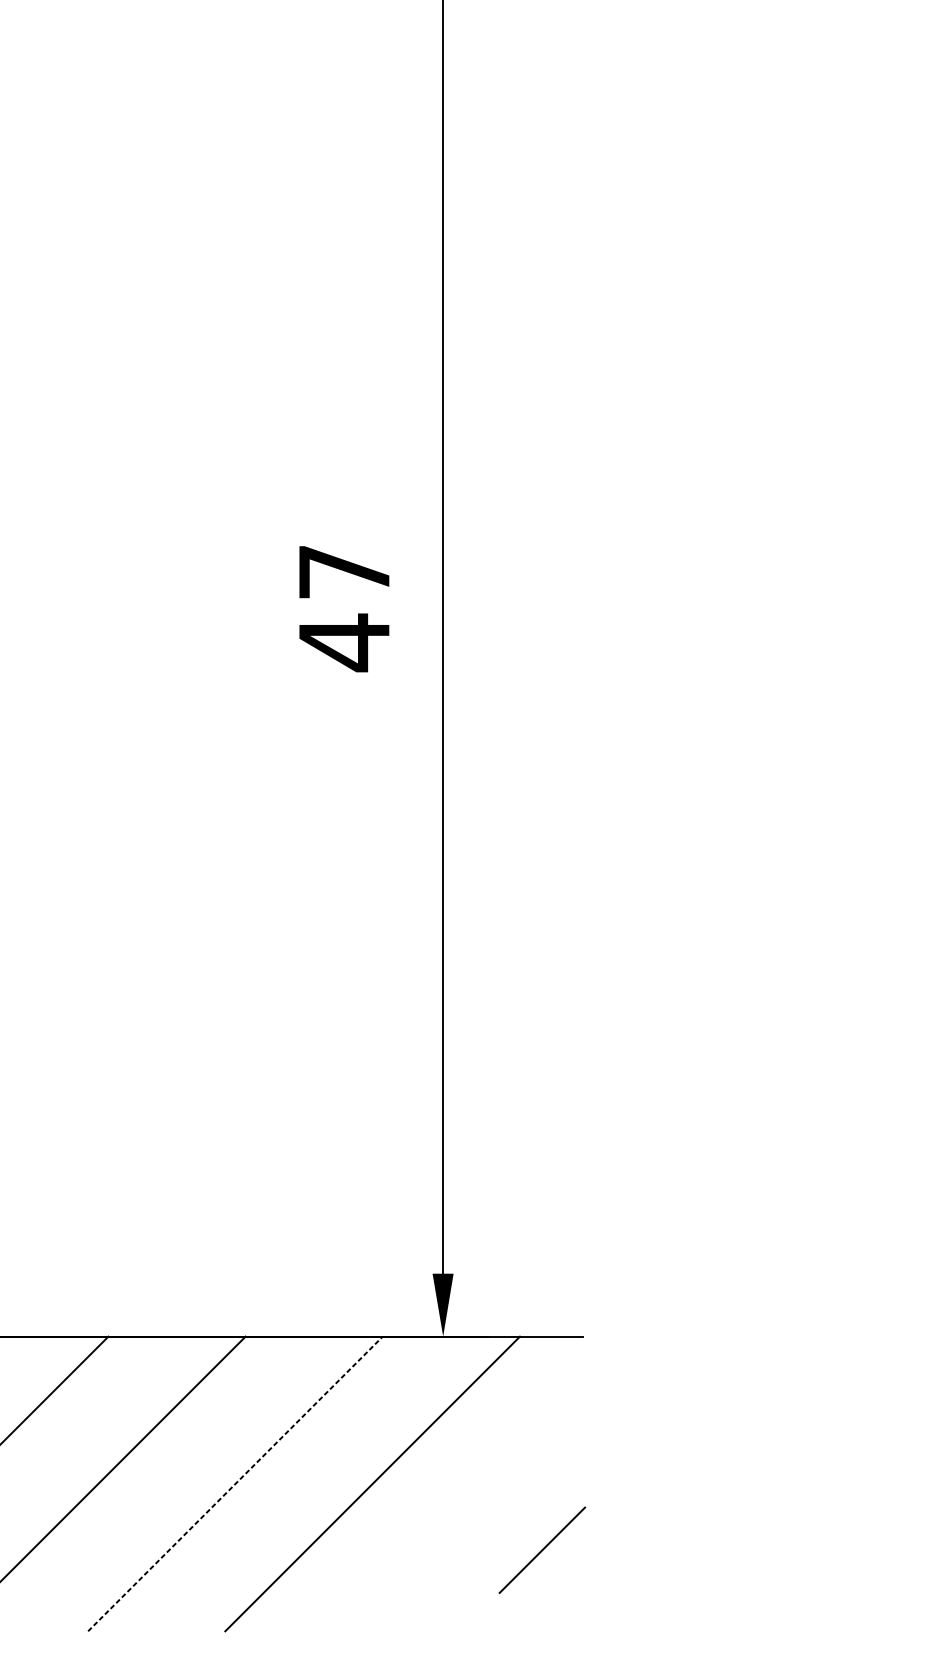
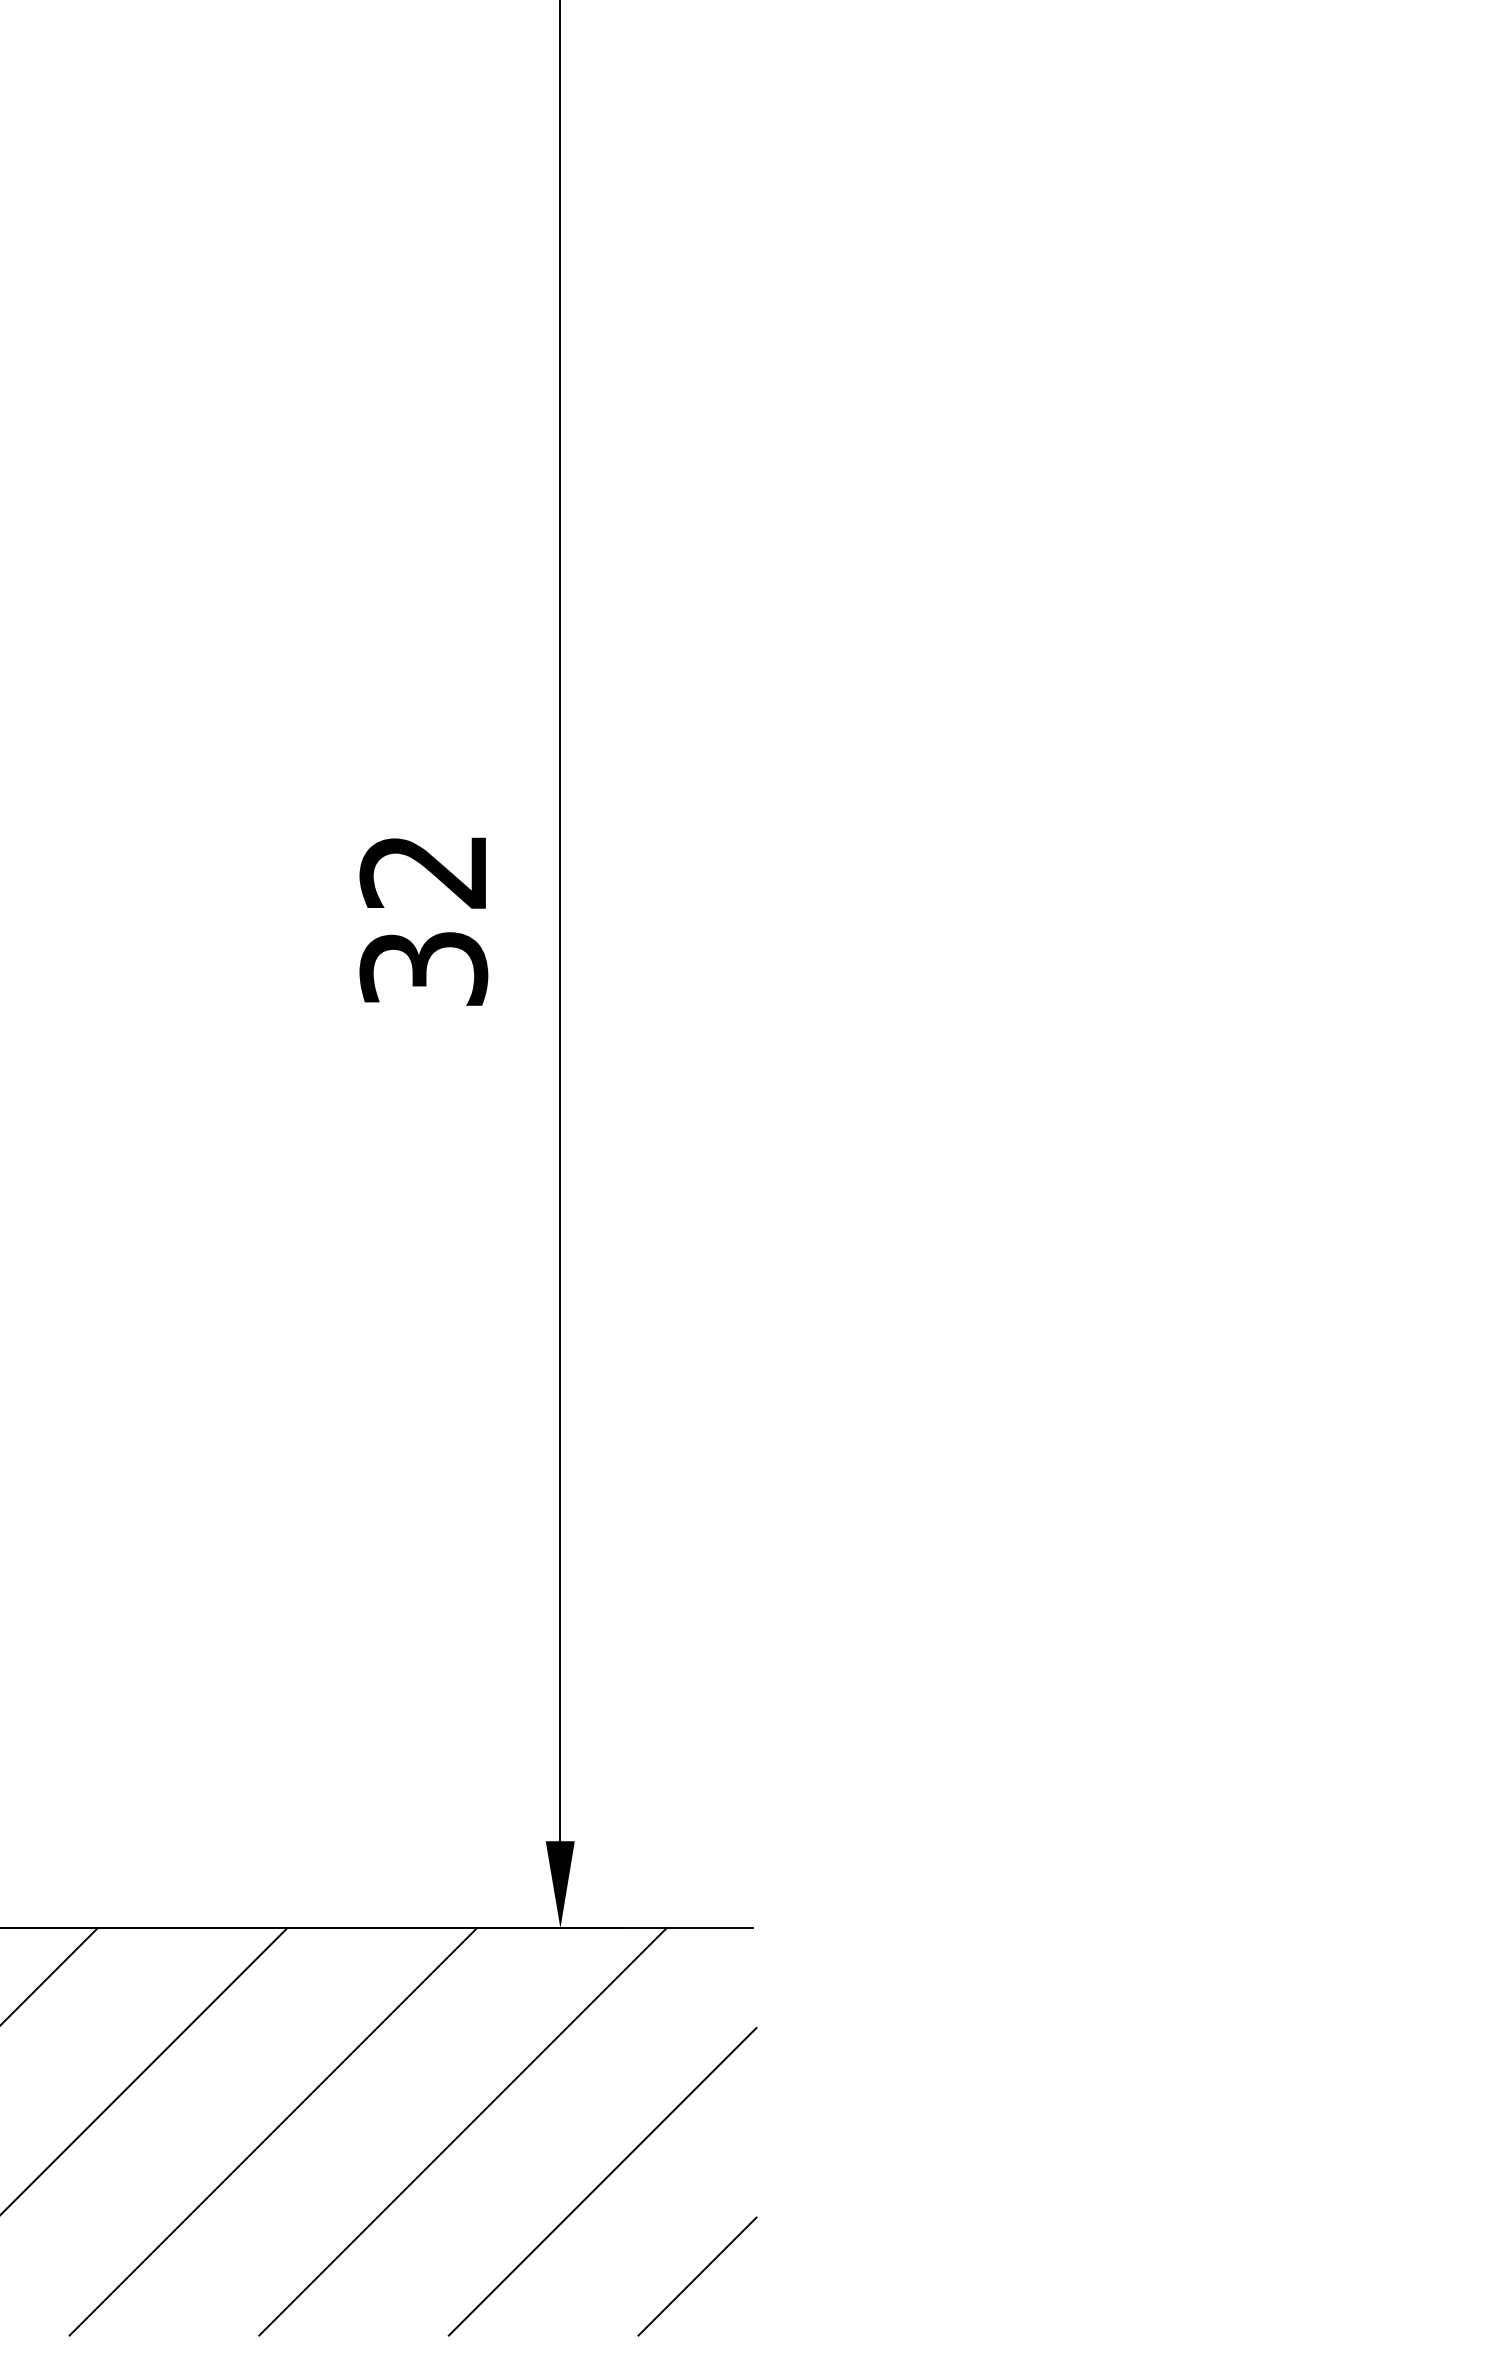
text: (344, 609) -> (423, 922), 47 -> 32
line: (235, 1483) -> (273, 2131), dashed -> solid
line: (473, 1519) -> (602, 2181), added
line: (542, 1550) -> (697, 2276), moved

